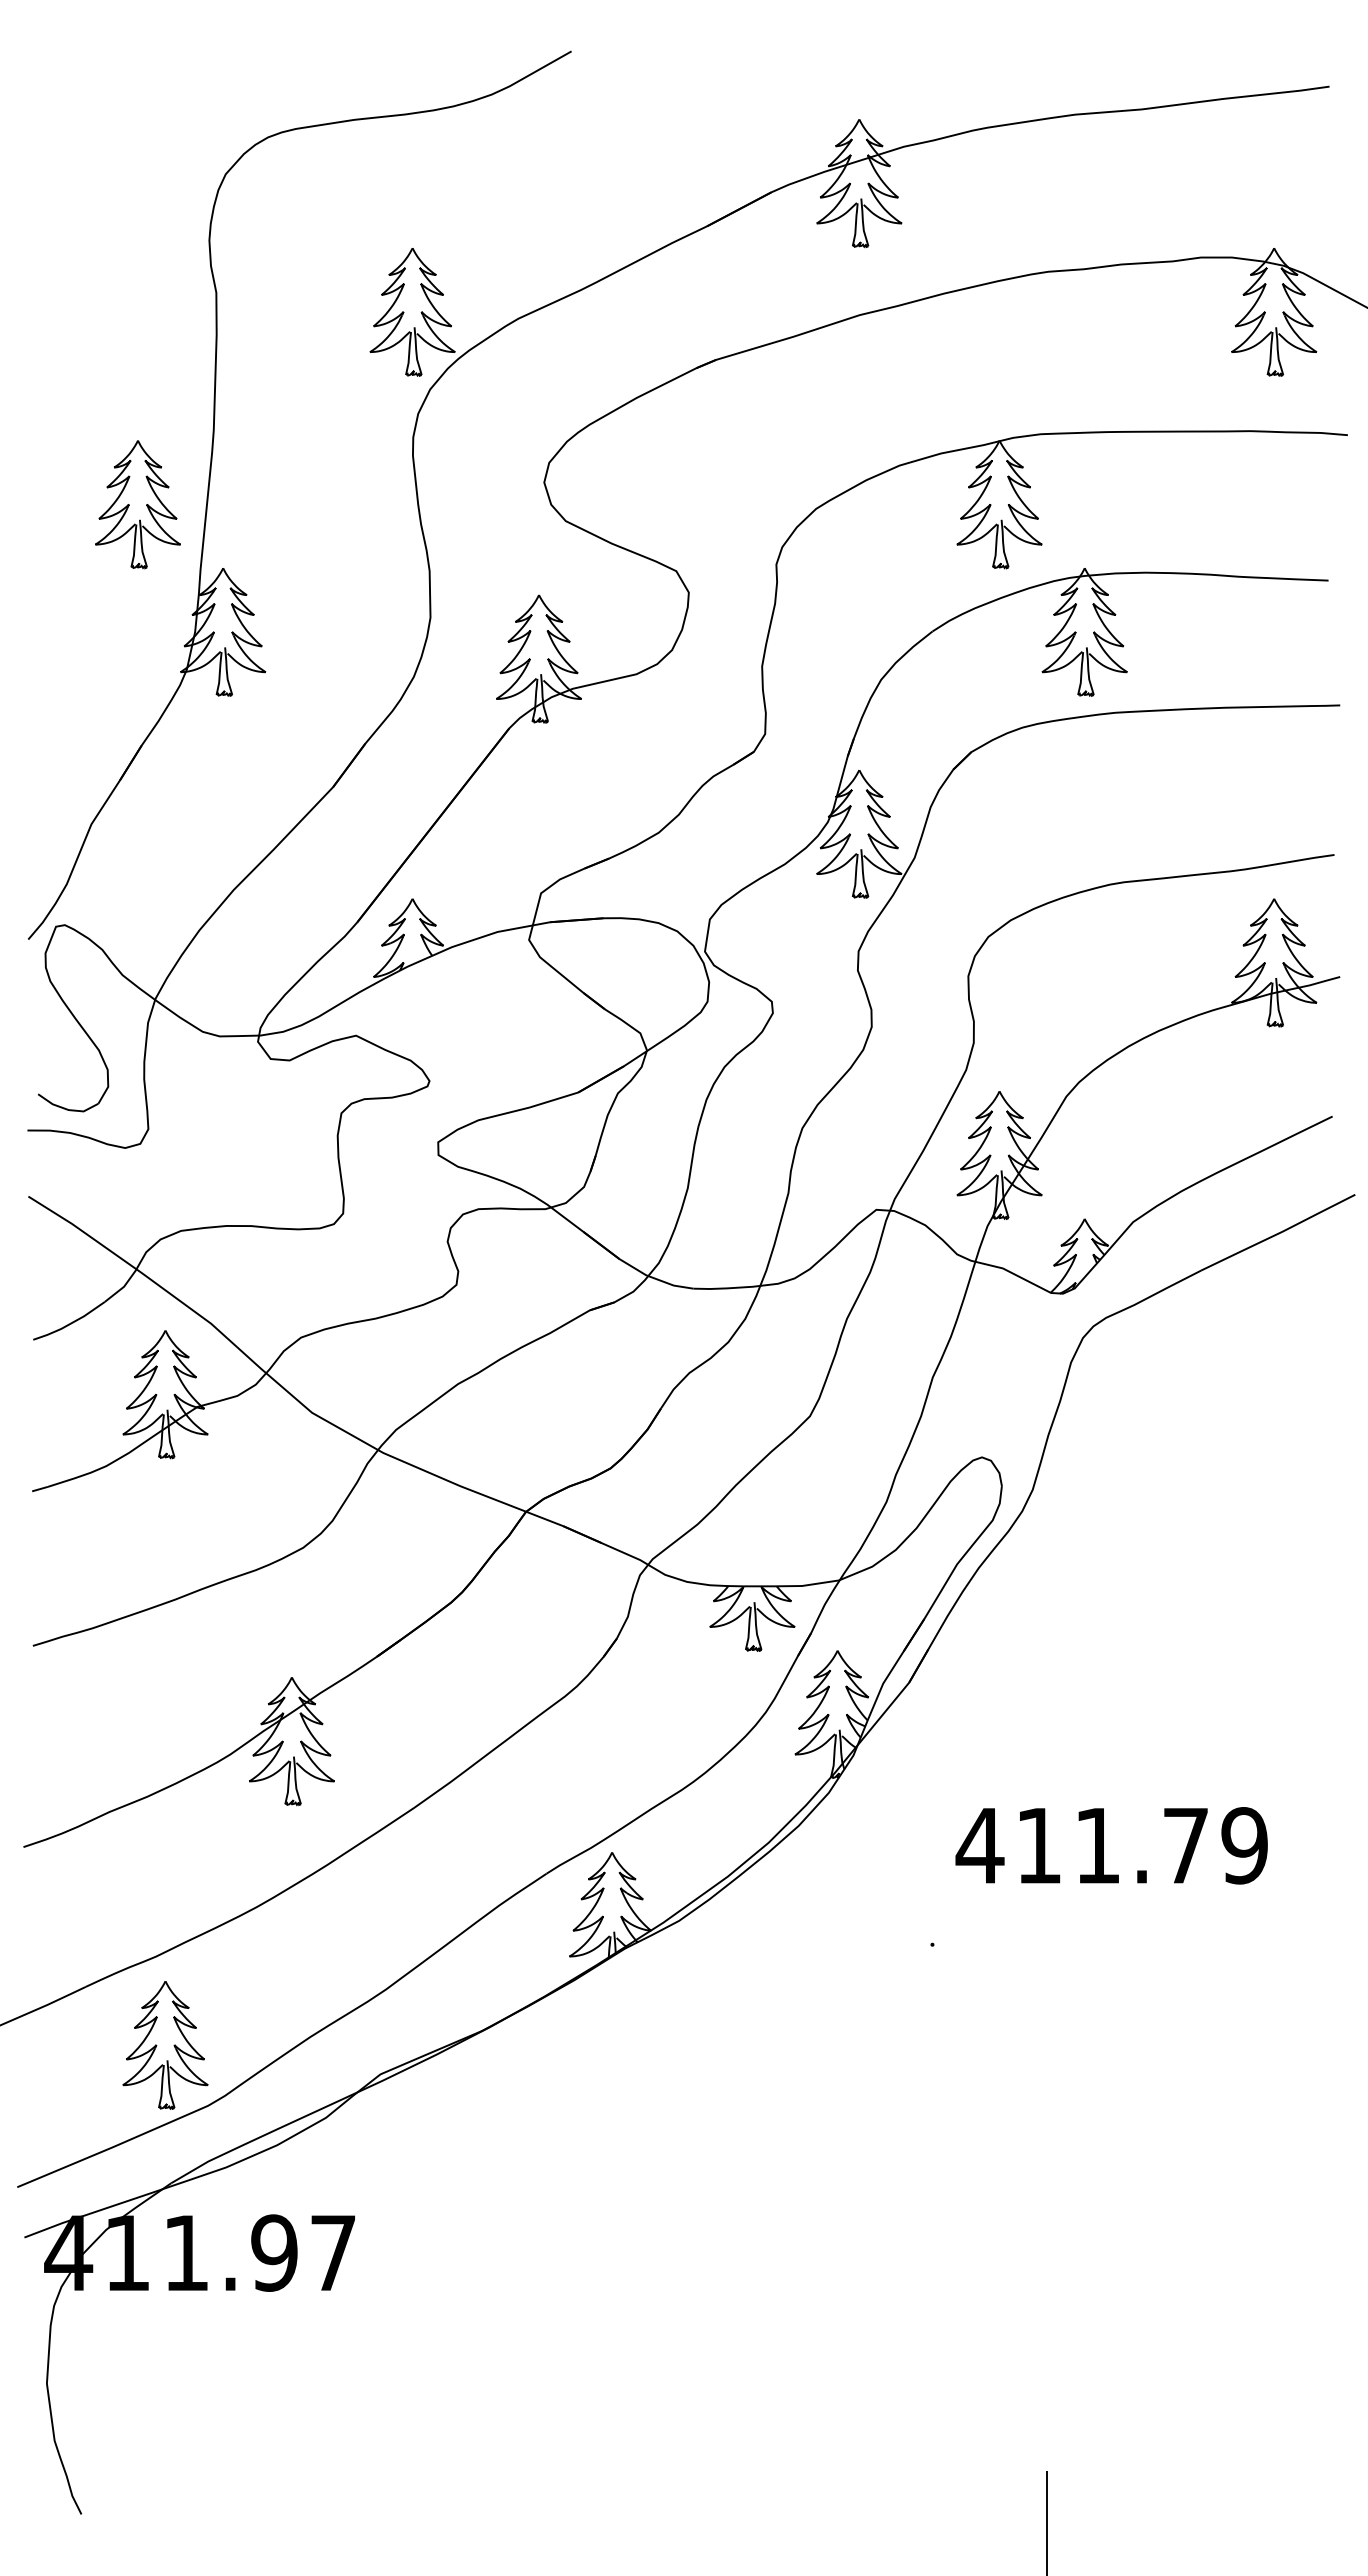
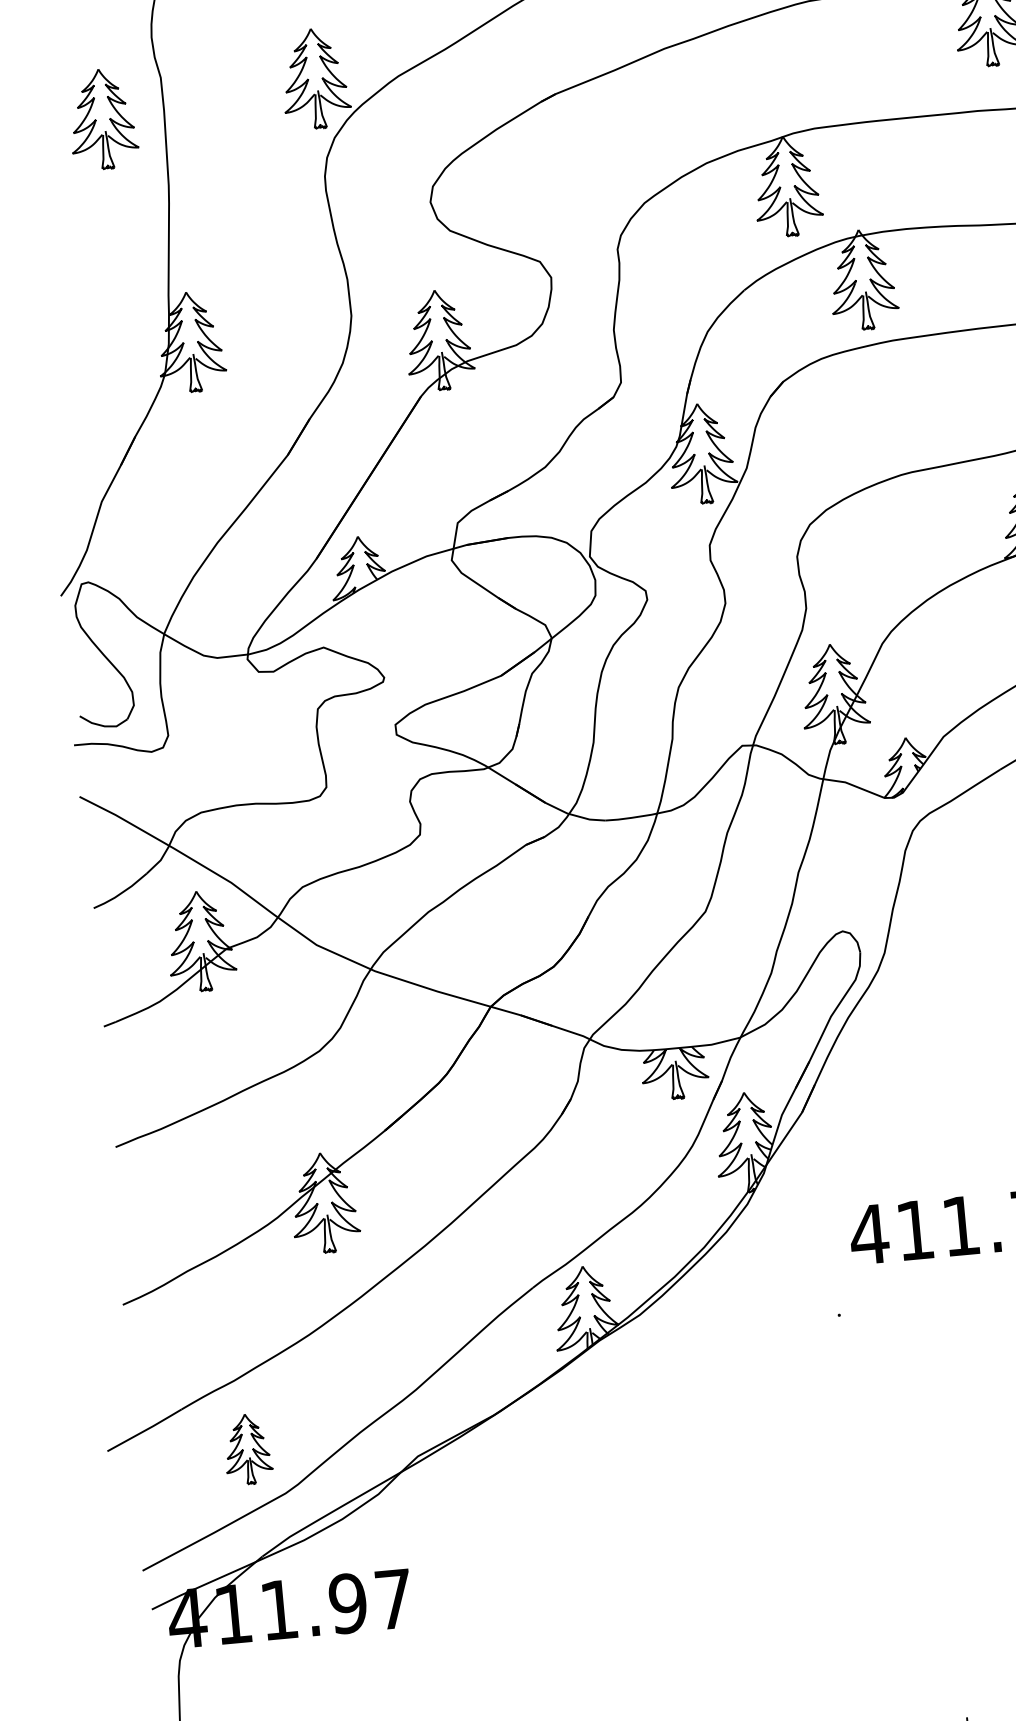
part: (137, 504) -> (102, 119), moved
part: (165, 2045) -> (248, 1449), size x0.7

